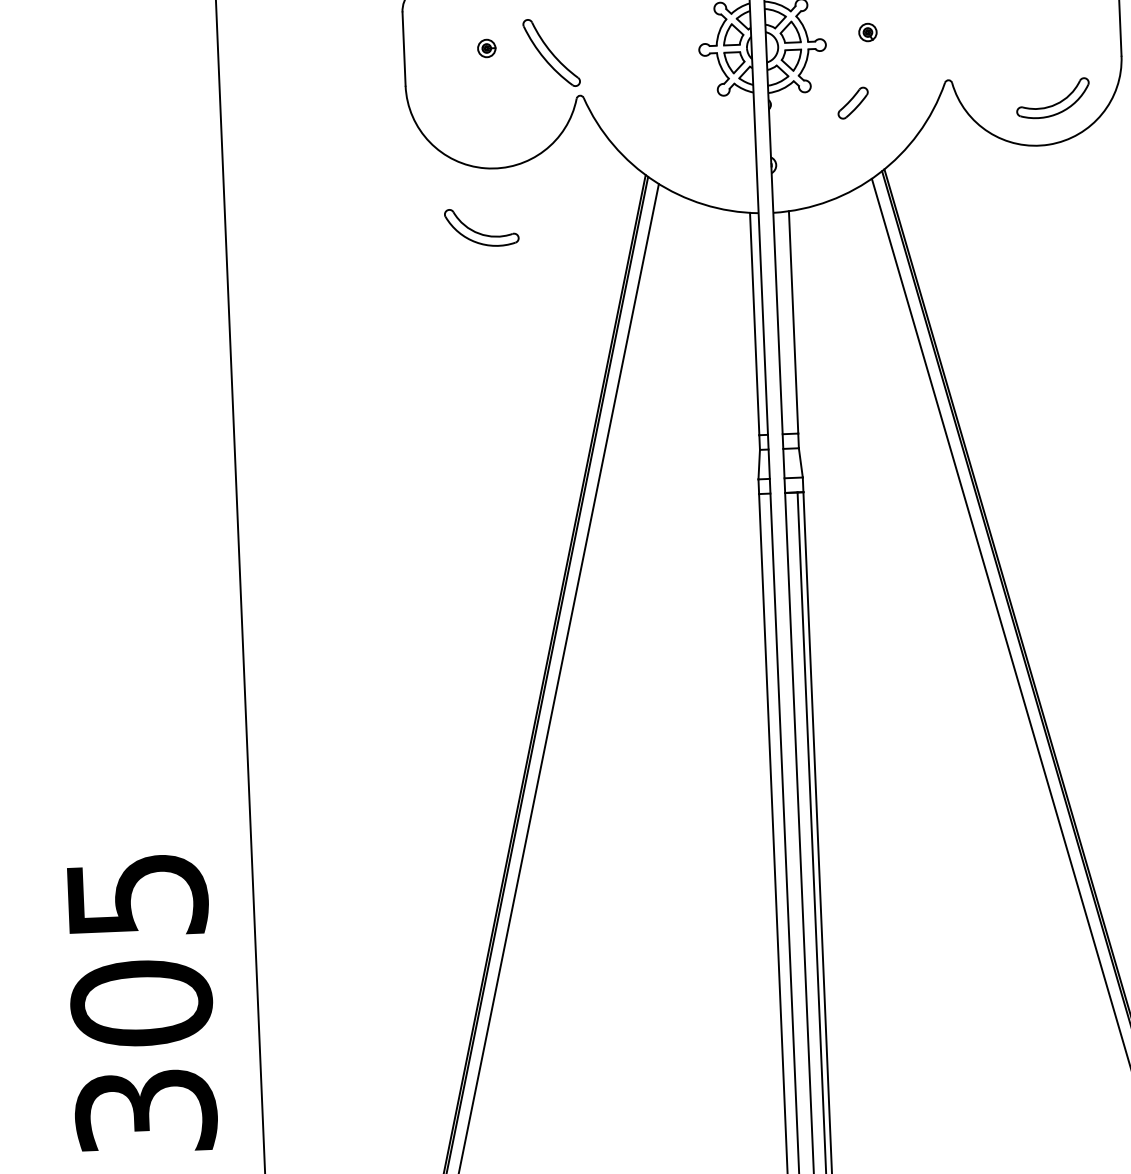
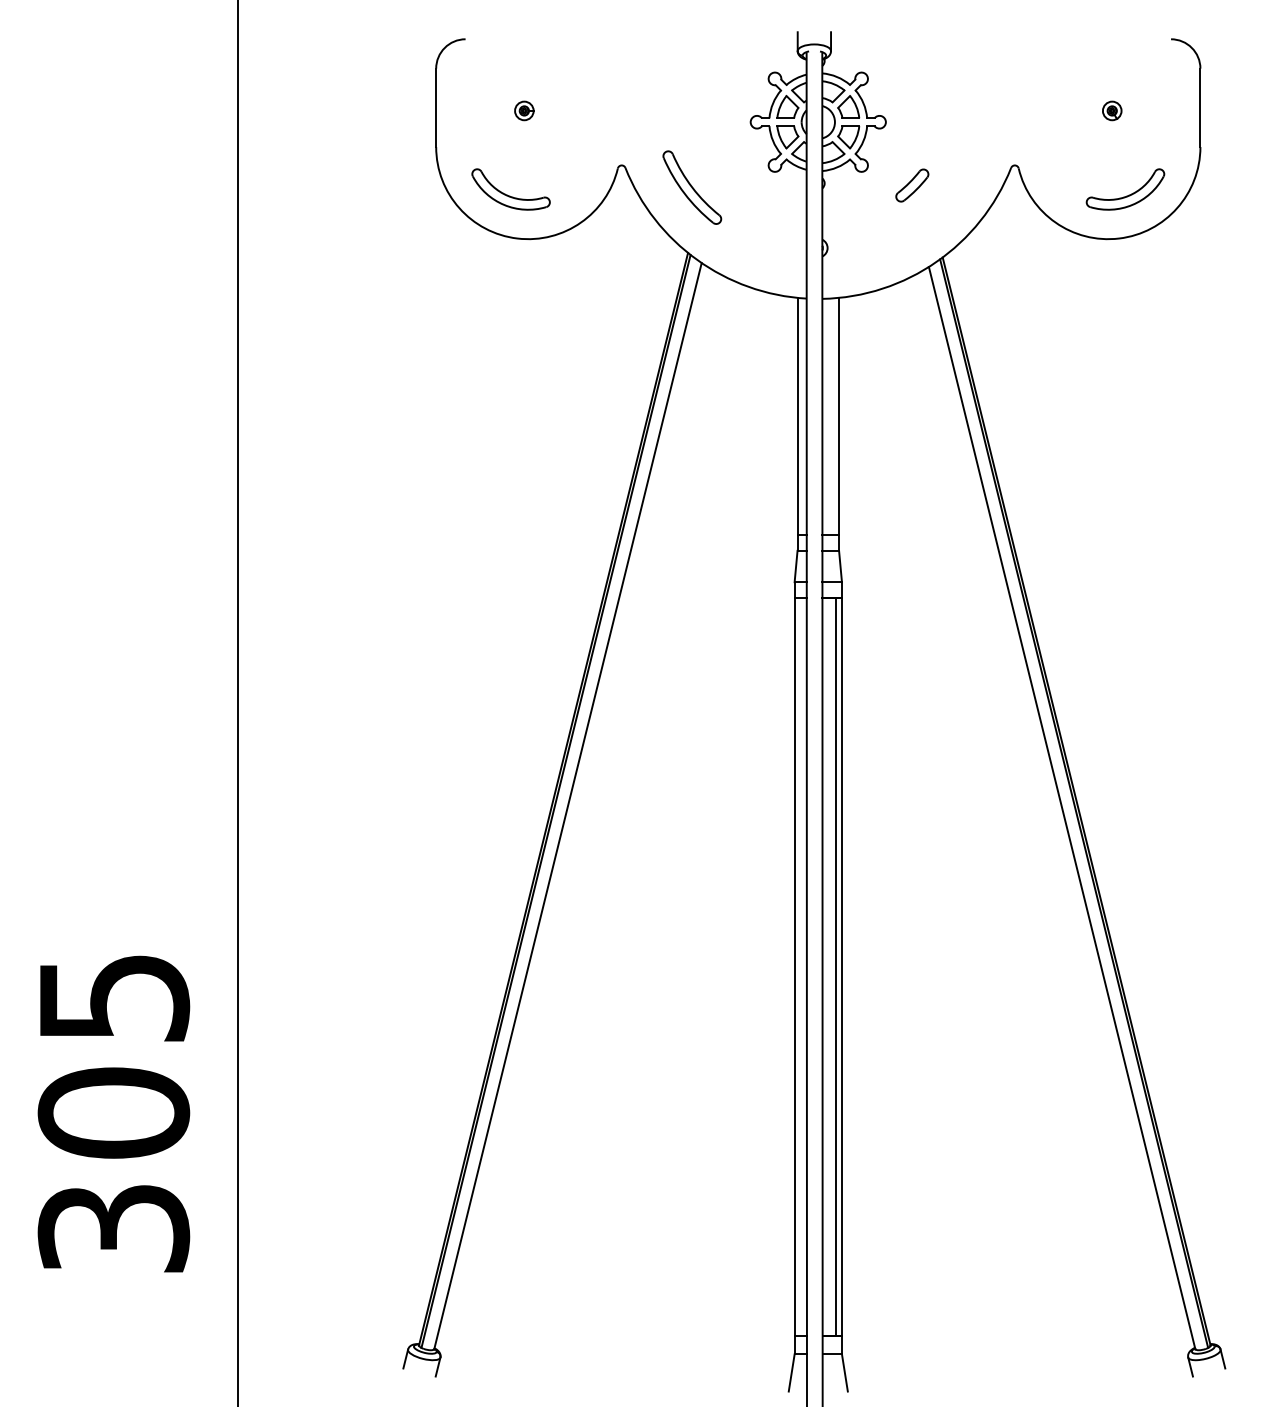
part: (868, 32) -> (1112, 110), moved
part: (551, 52) -> (692, 187), moved
part: (481, 227) -> (510, 189), moved

